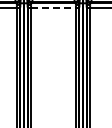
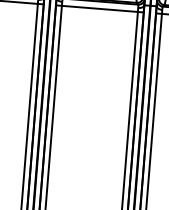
line: (54, 7) -> (101, 9), dashed -> solid

